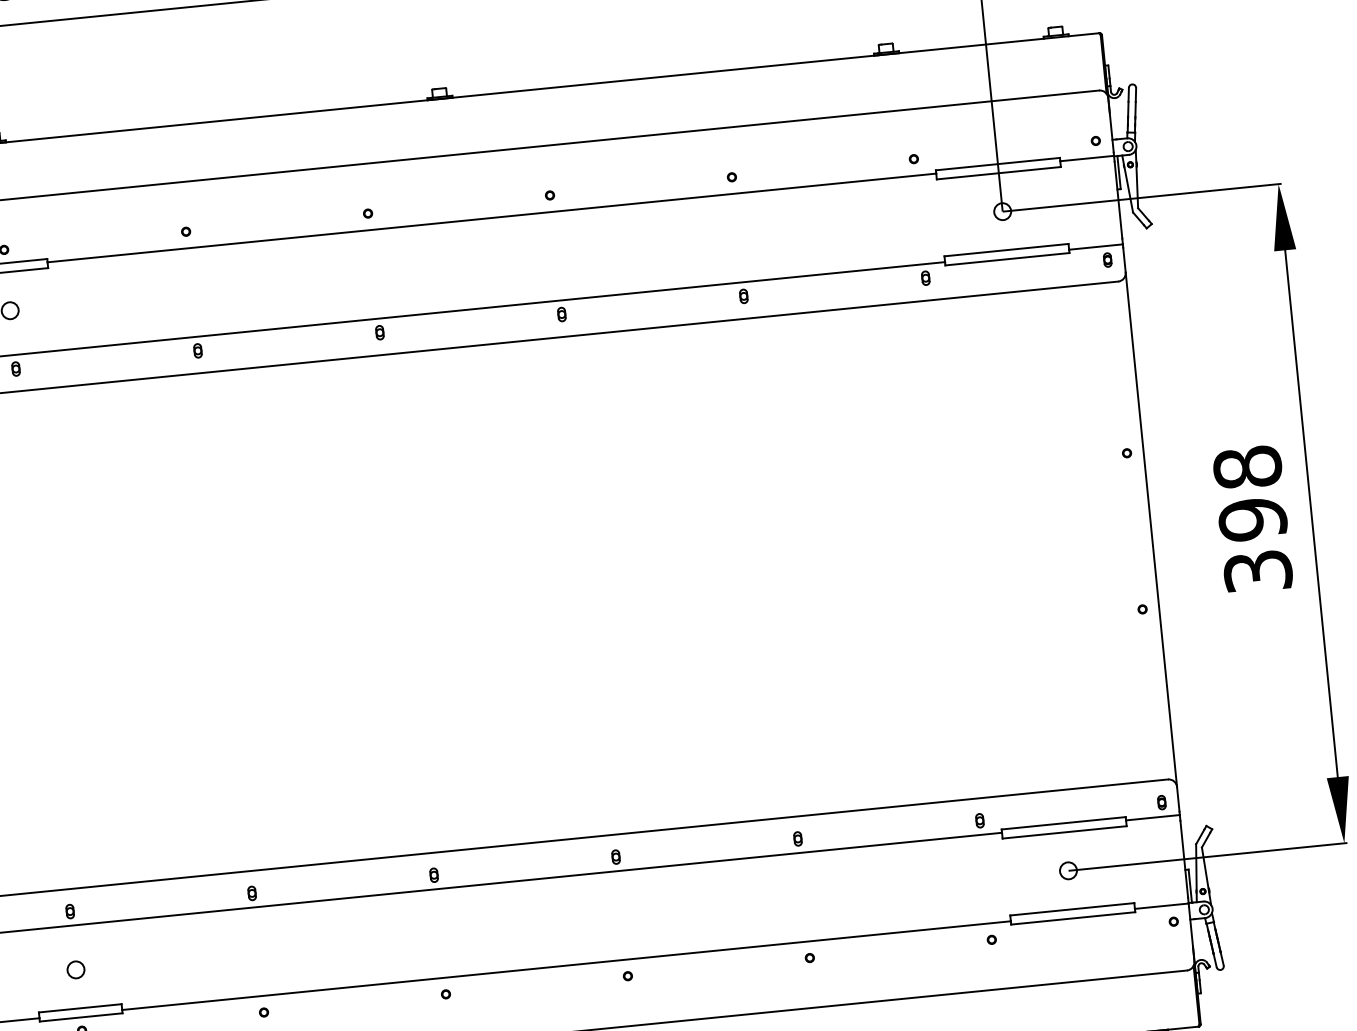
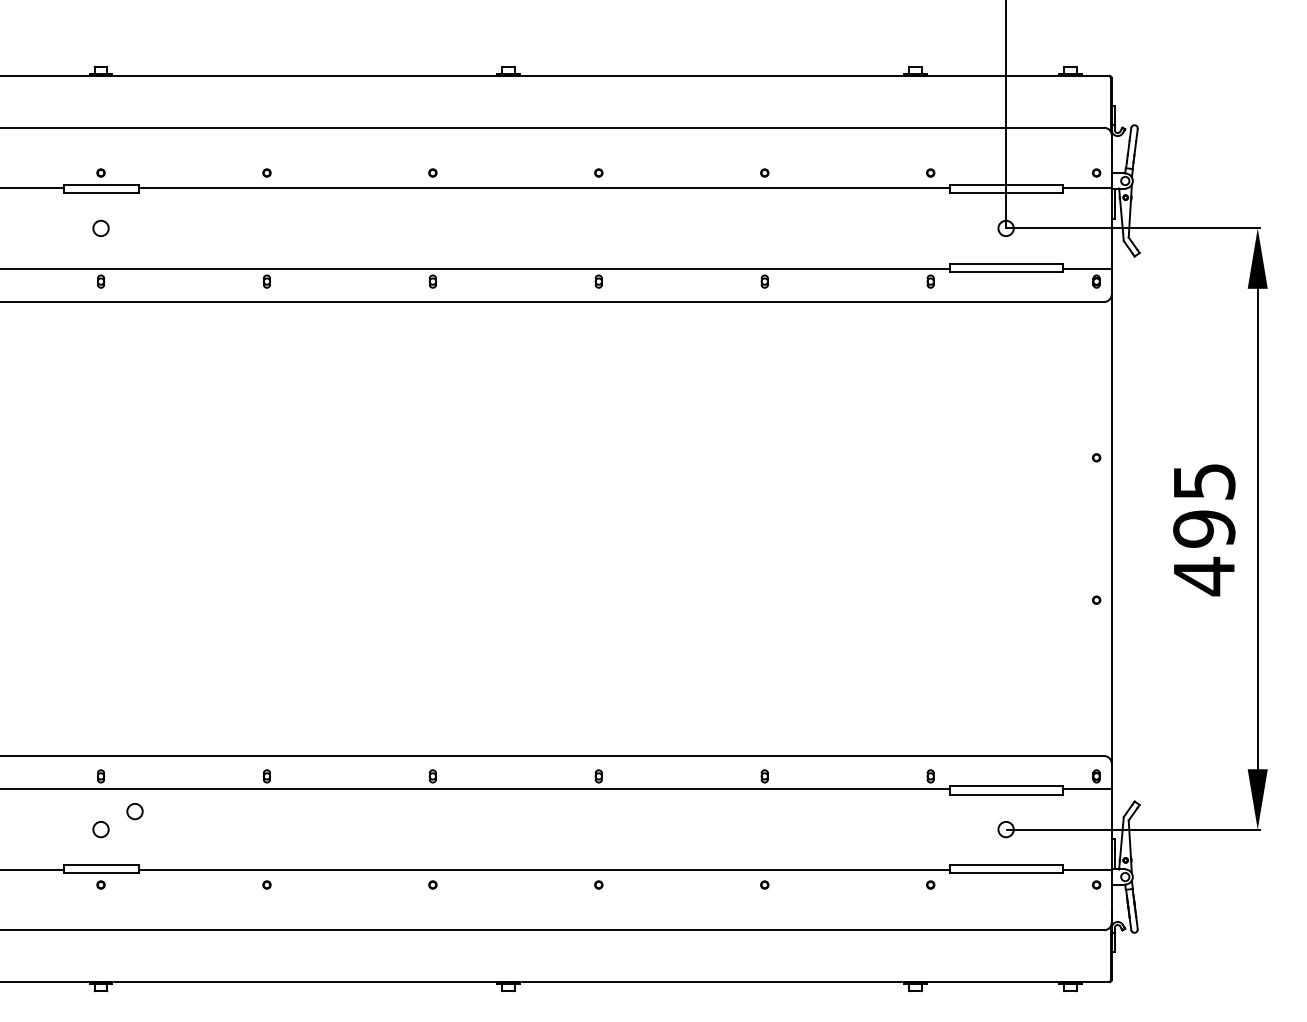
text: (1253, 520) -> (1204, 529), 398 -> 495
circle: (110, 946) -> (134, 811), added

